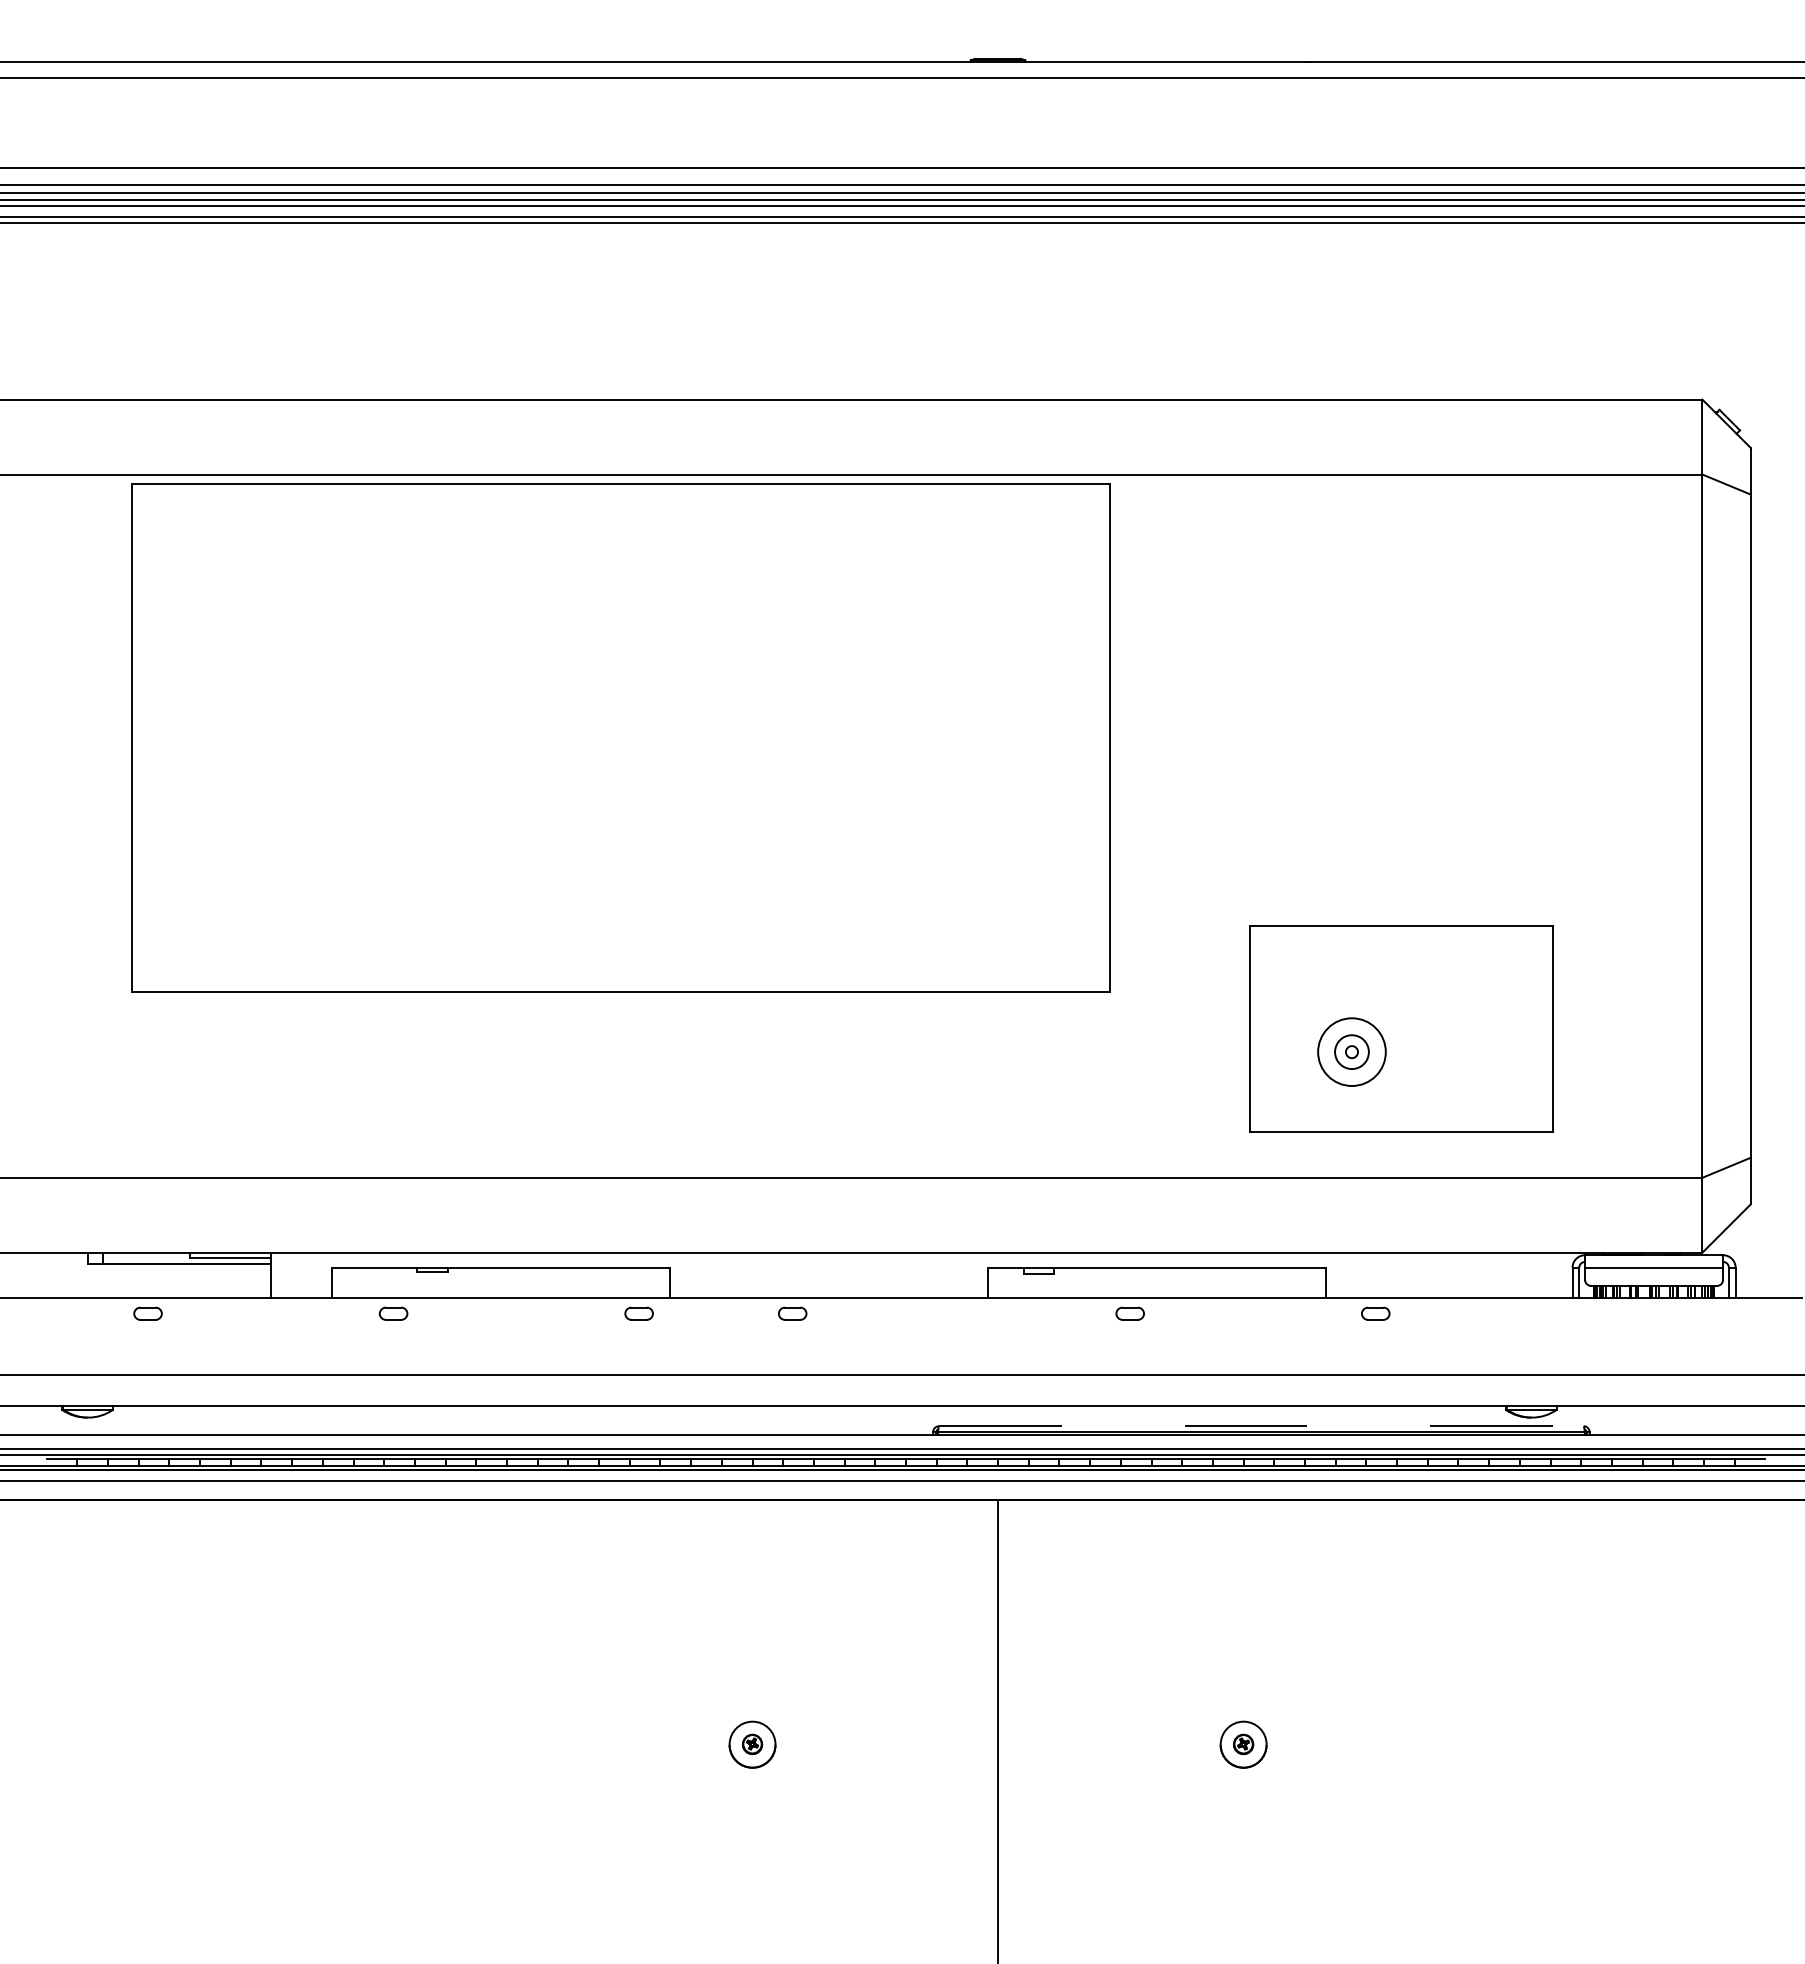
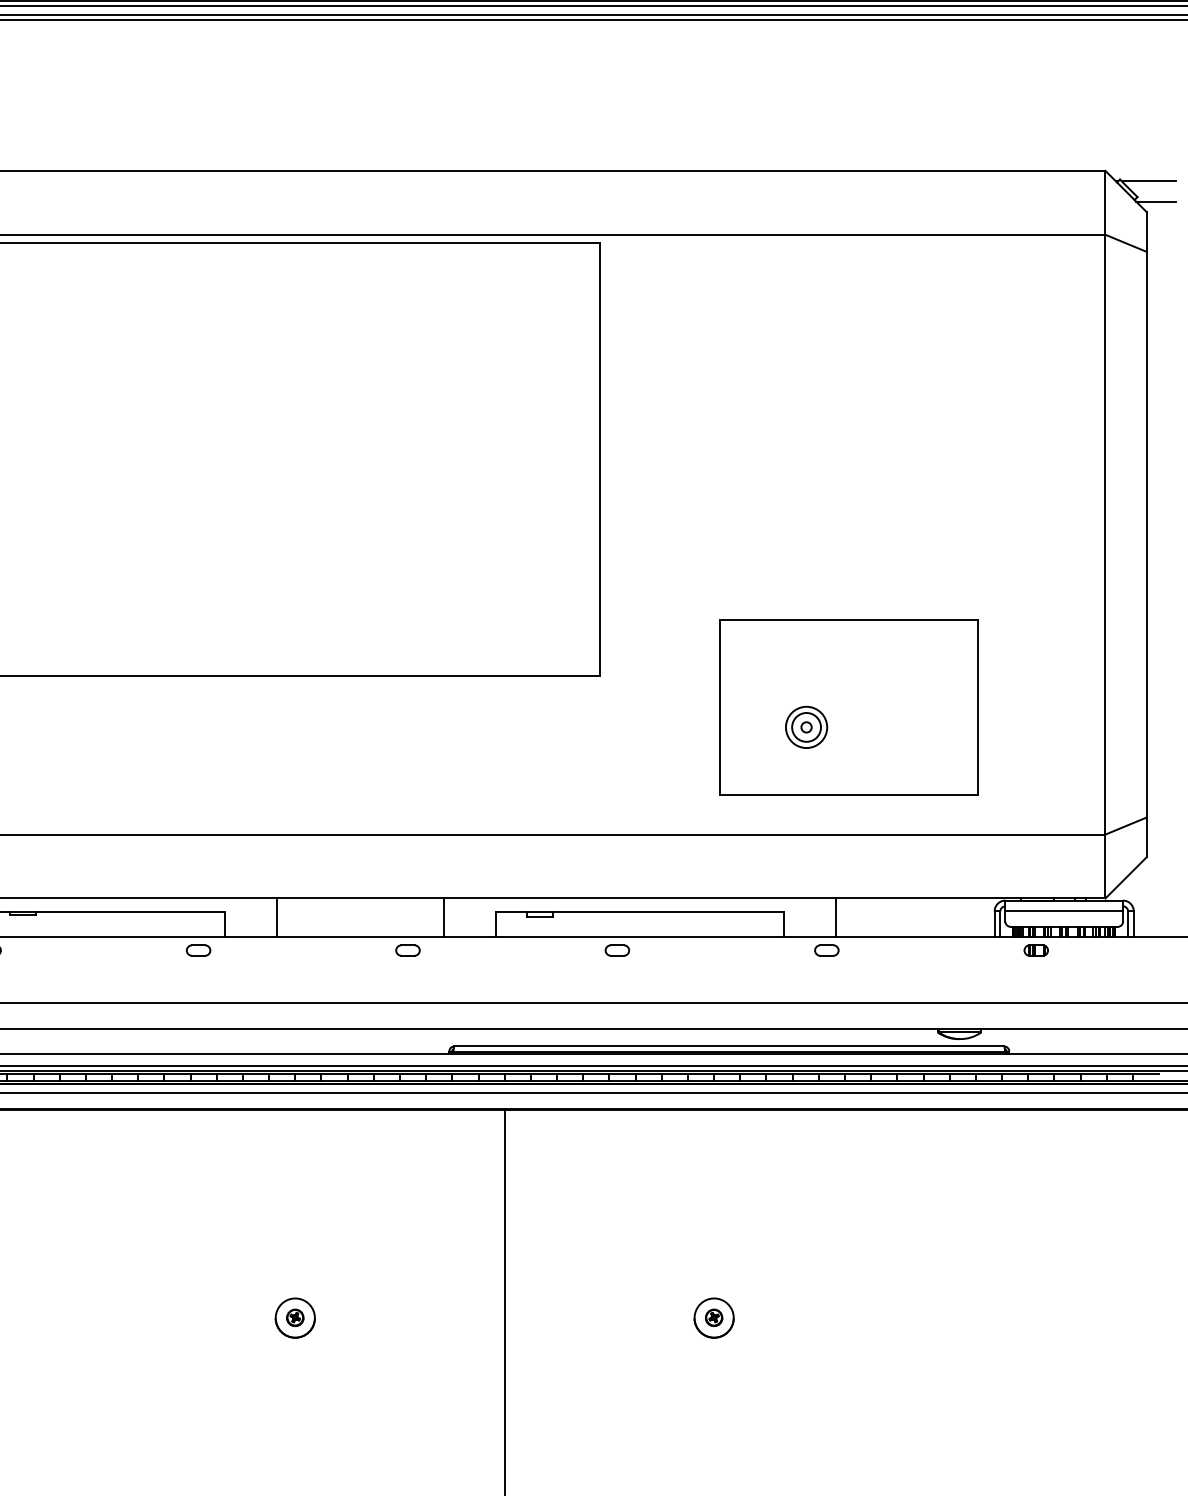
line: (1752, 411) -> (1148, 181), added
line: (1761, 435) -> (1155, 201), added
circle: (1351, 1051) -> (806, 726), size x0.71
line: (731, 1275) -> (277, 917), added
line: (926, 1275) -> (443, 917), added
line: (1387, 1275) -> (836, 917), added
part: (792, 1313) -> (407, 950), moved
part: (1620, 1313) -> (1035, 950), added
line: (1261, 1426) -> (729, 1046), dashed -> solid

